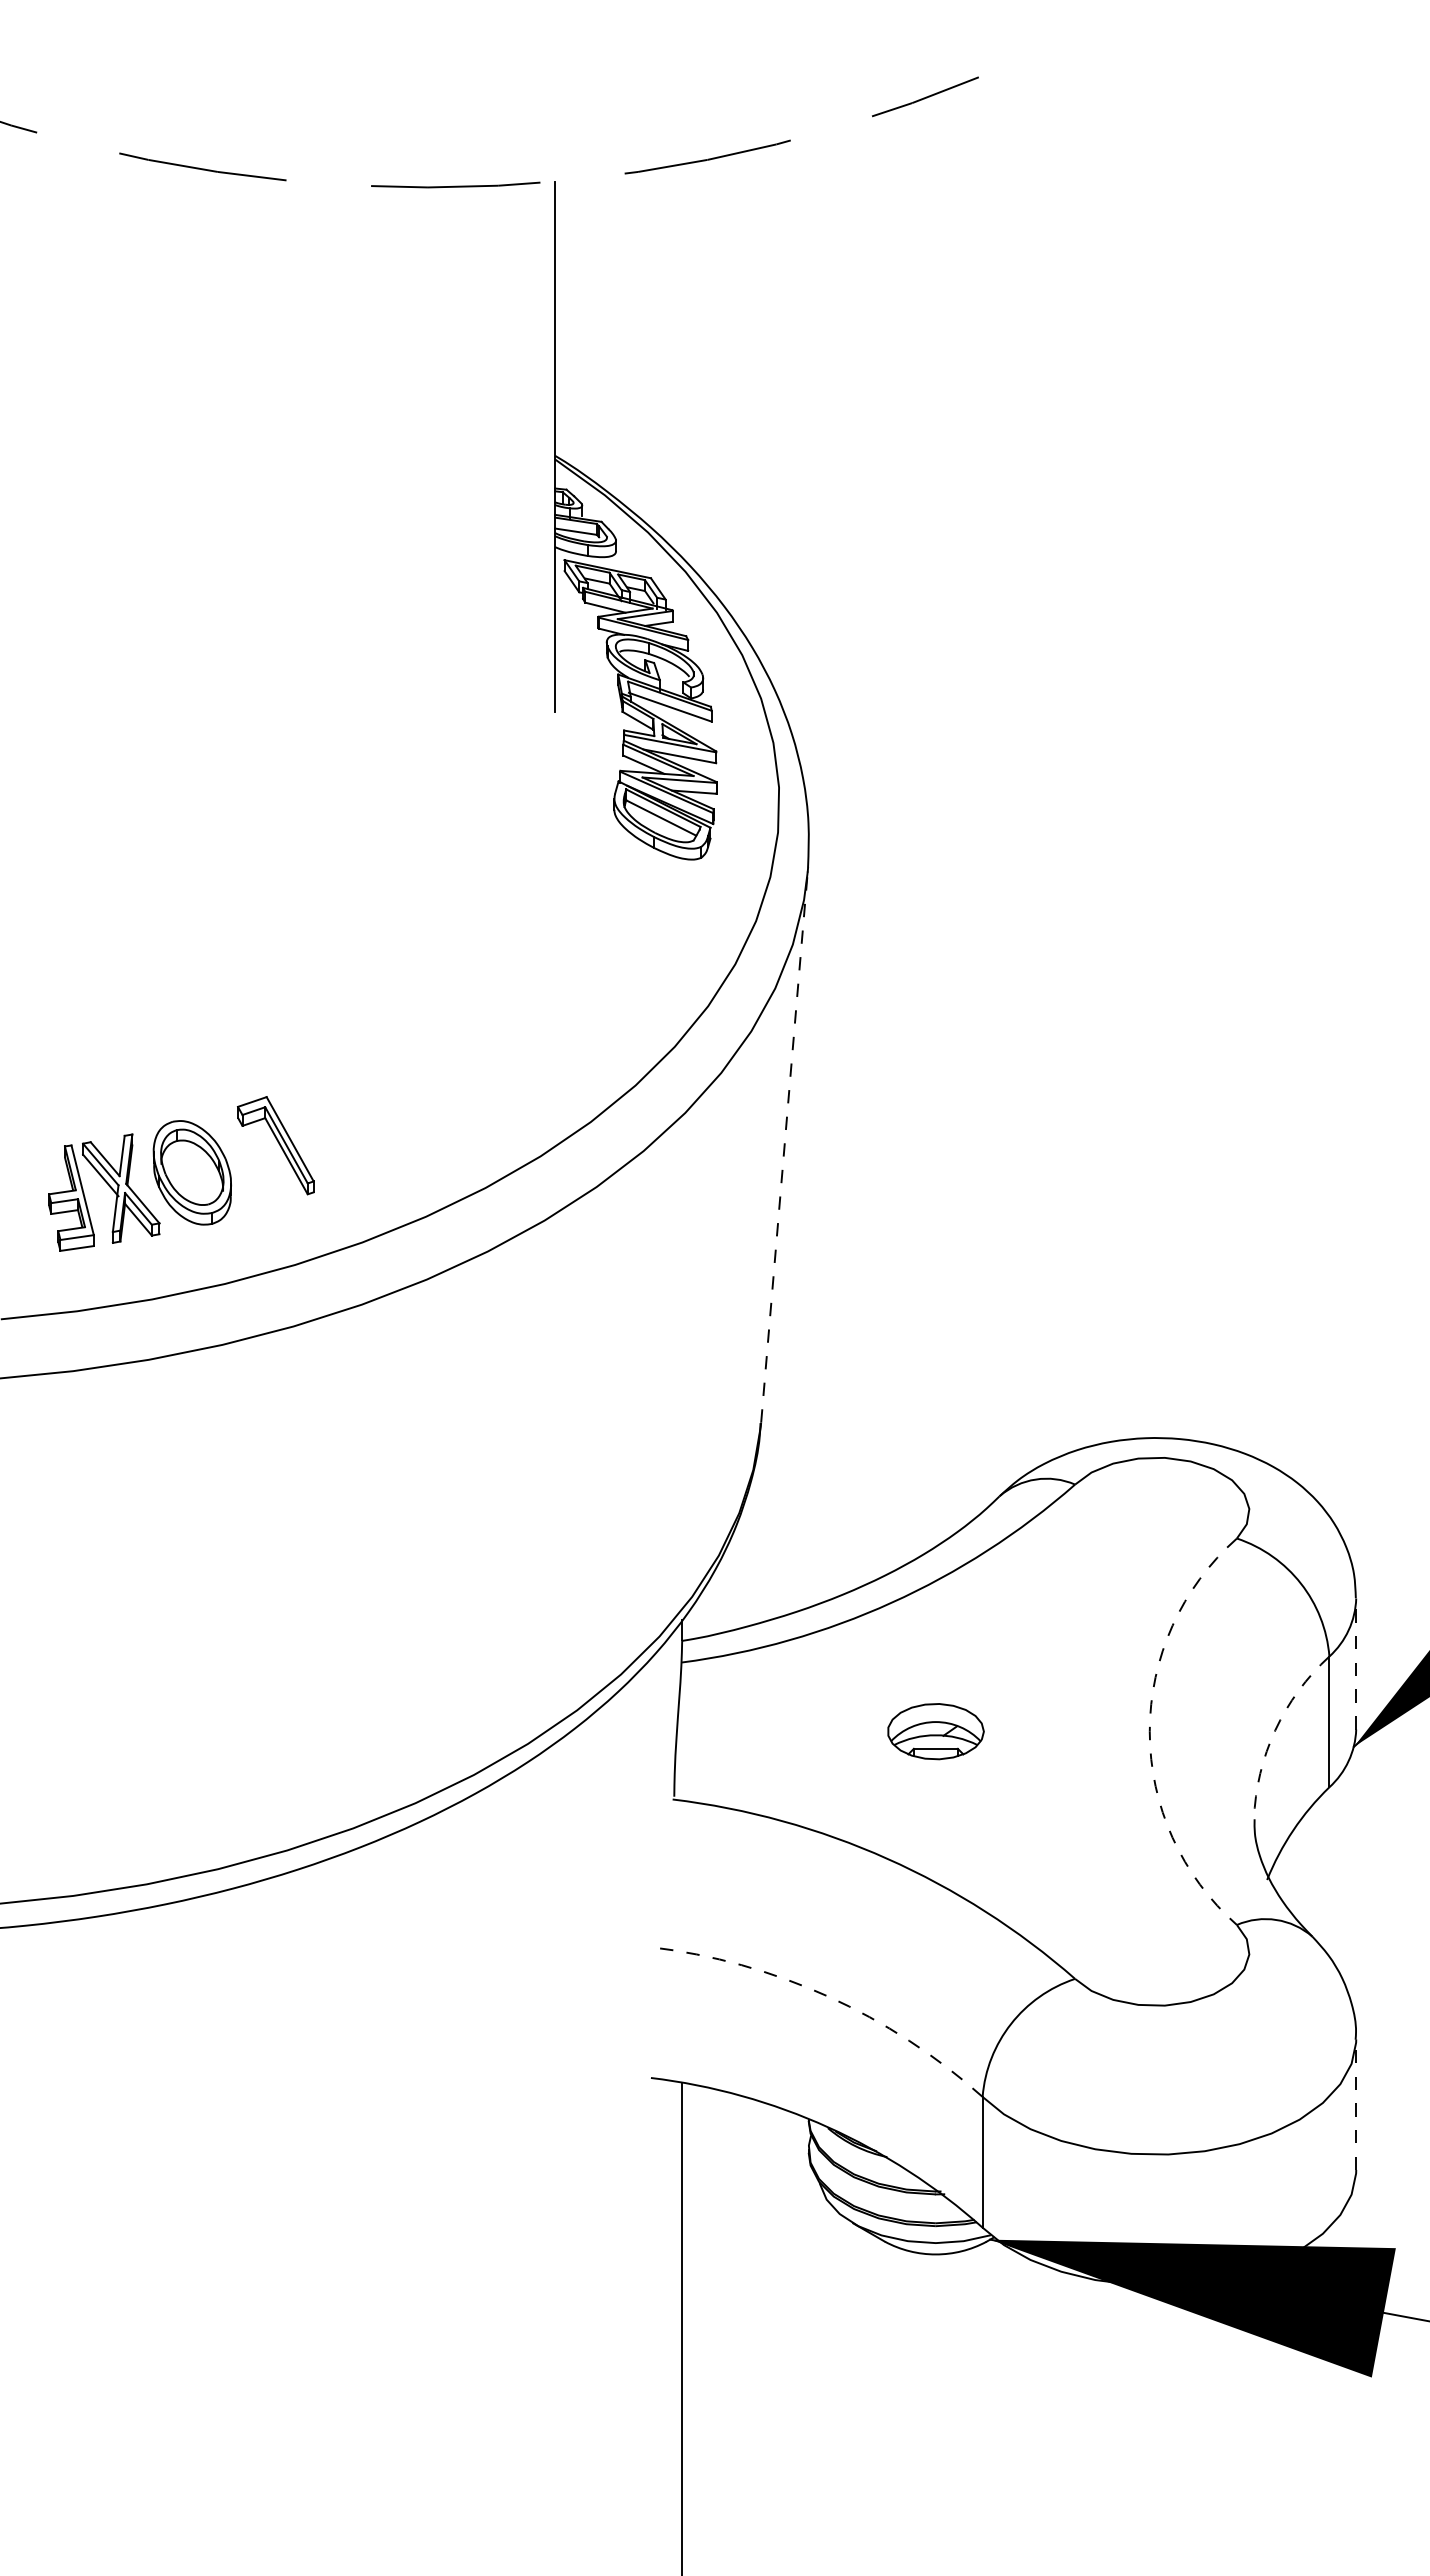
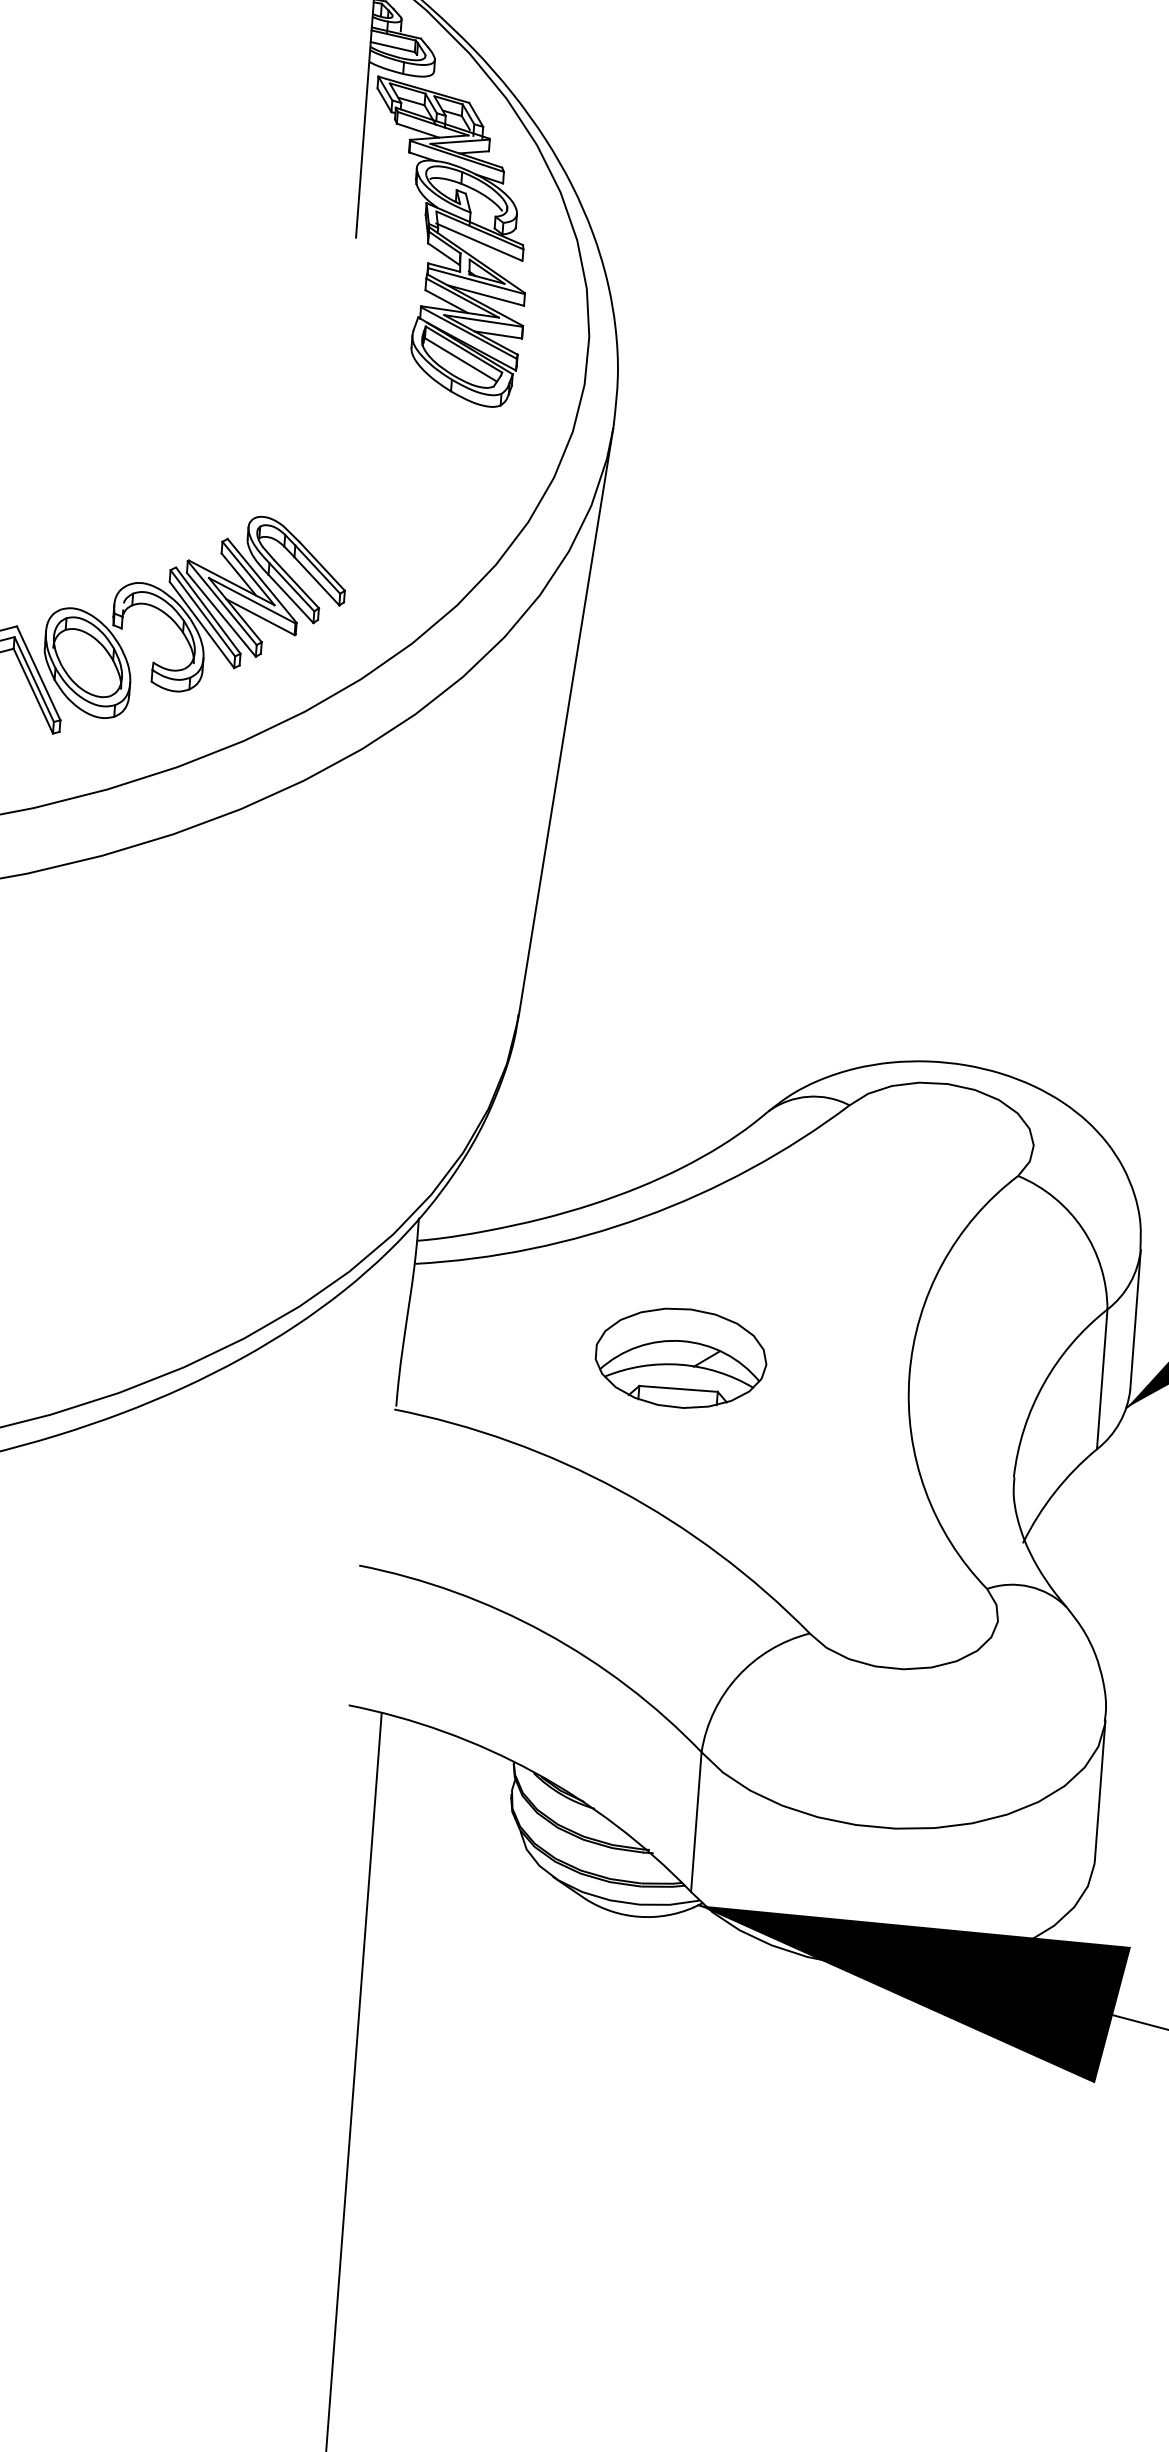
part: (431, 1077) -> (194, 618), added
line: (784, 1147) -> (566, 721), dashed -> solid
line: (1356, 1663) -> (1135, 1319), dashed -> solid
arc: (1275, 1730) -> (1043, 1384), dashed -> solid
part: (935, 1731) -> (680, 1357), size x1.67
arc: (1149, 1731) -> (909, 1375), dashed -> solid
arc: (828, 1996) -> (544, 1632), dashed -> solid
line: (1356, 2104) -> (1100, 1790), dashed -> solid

